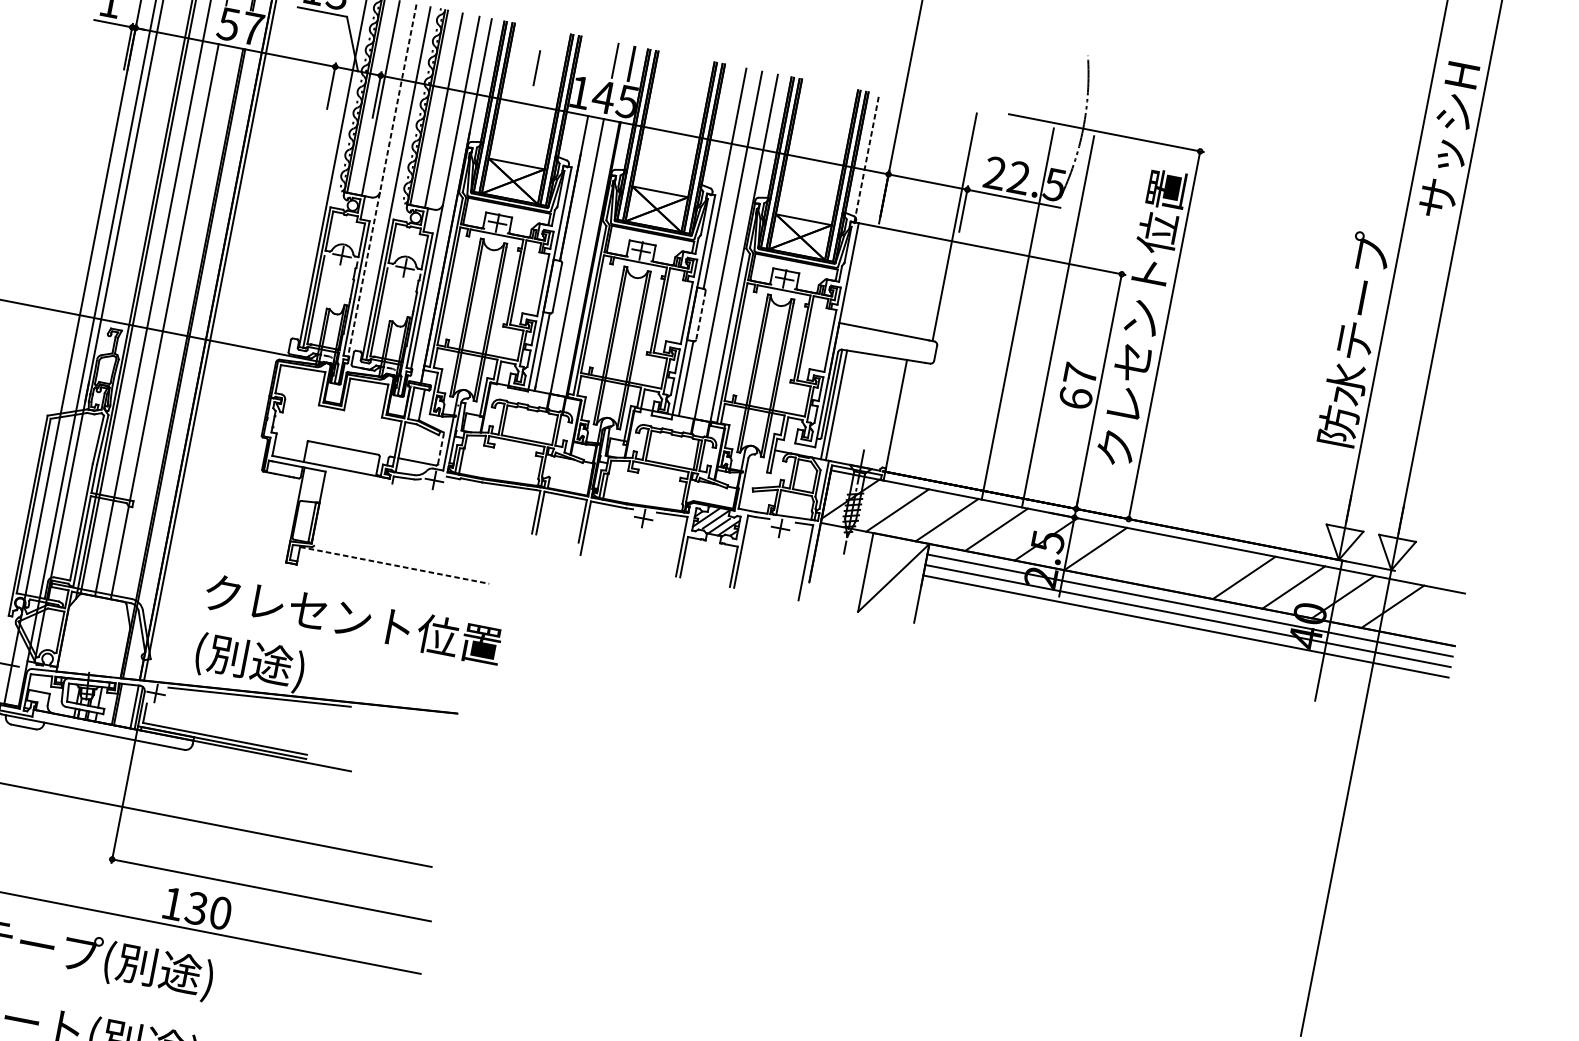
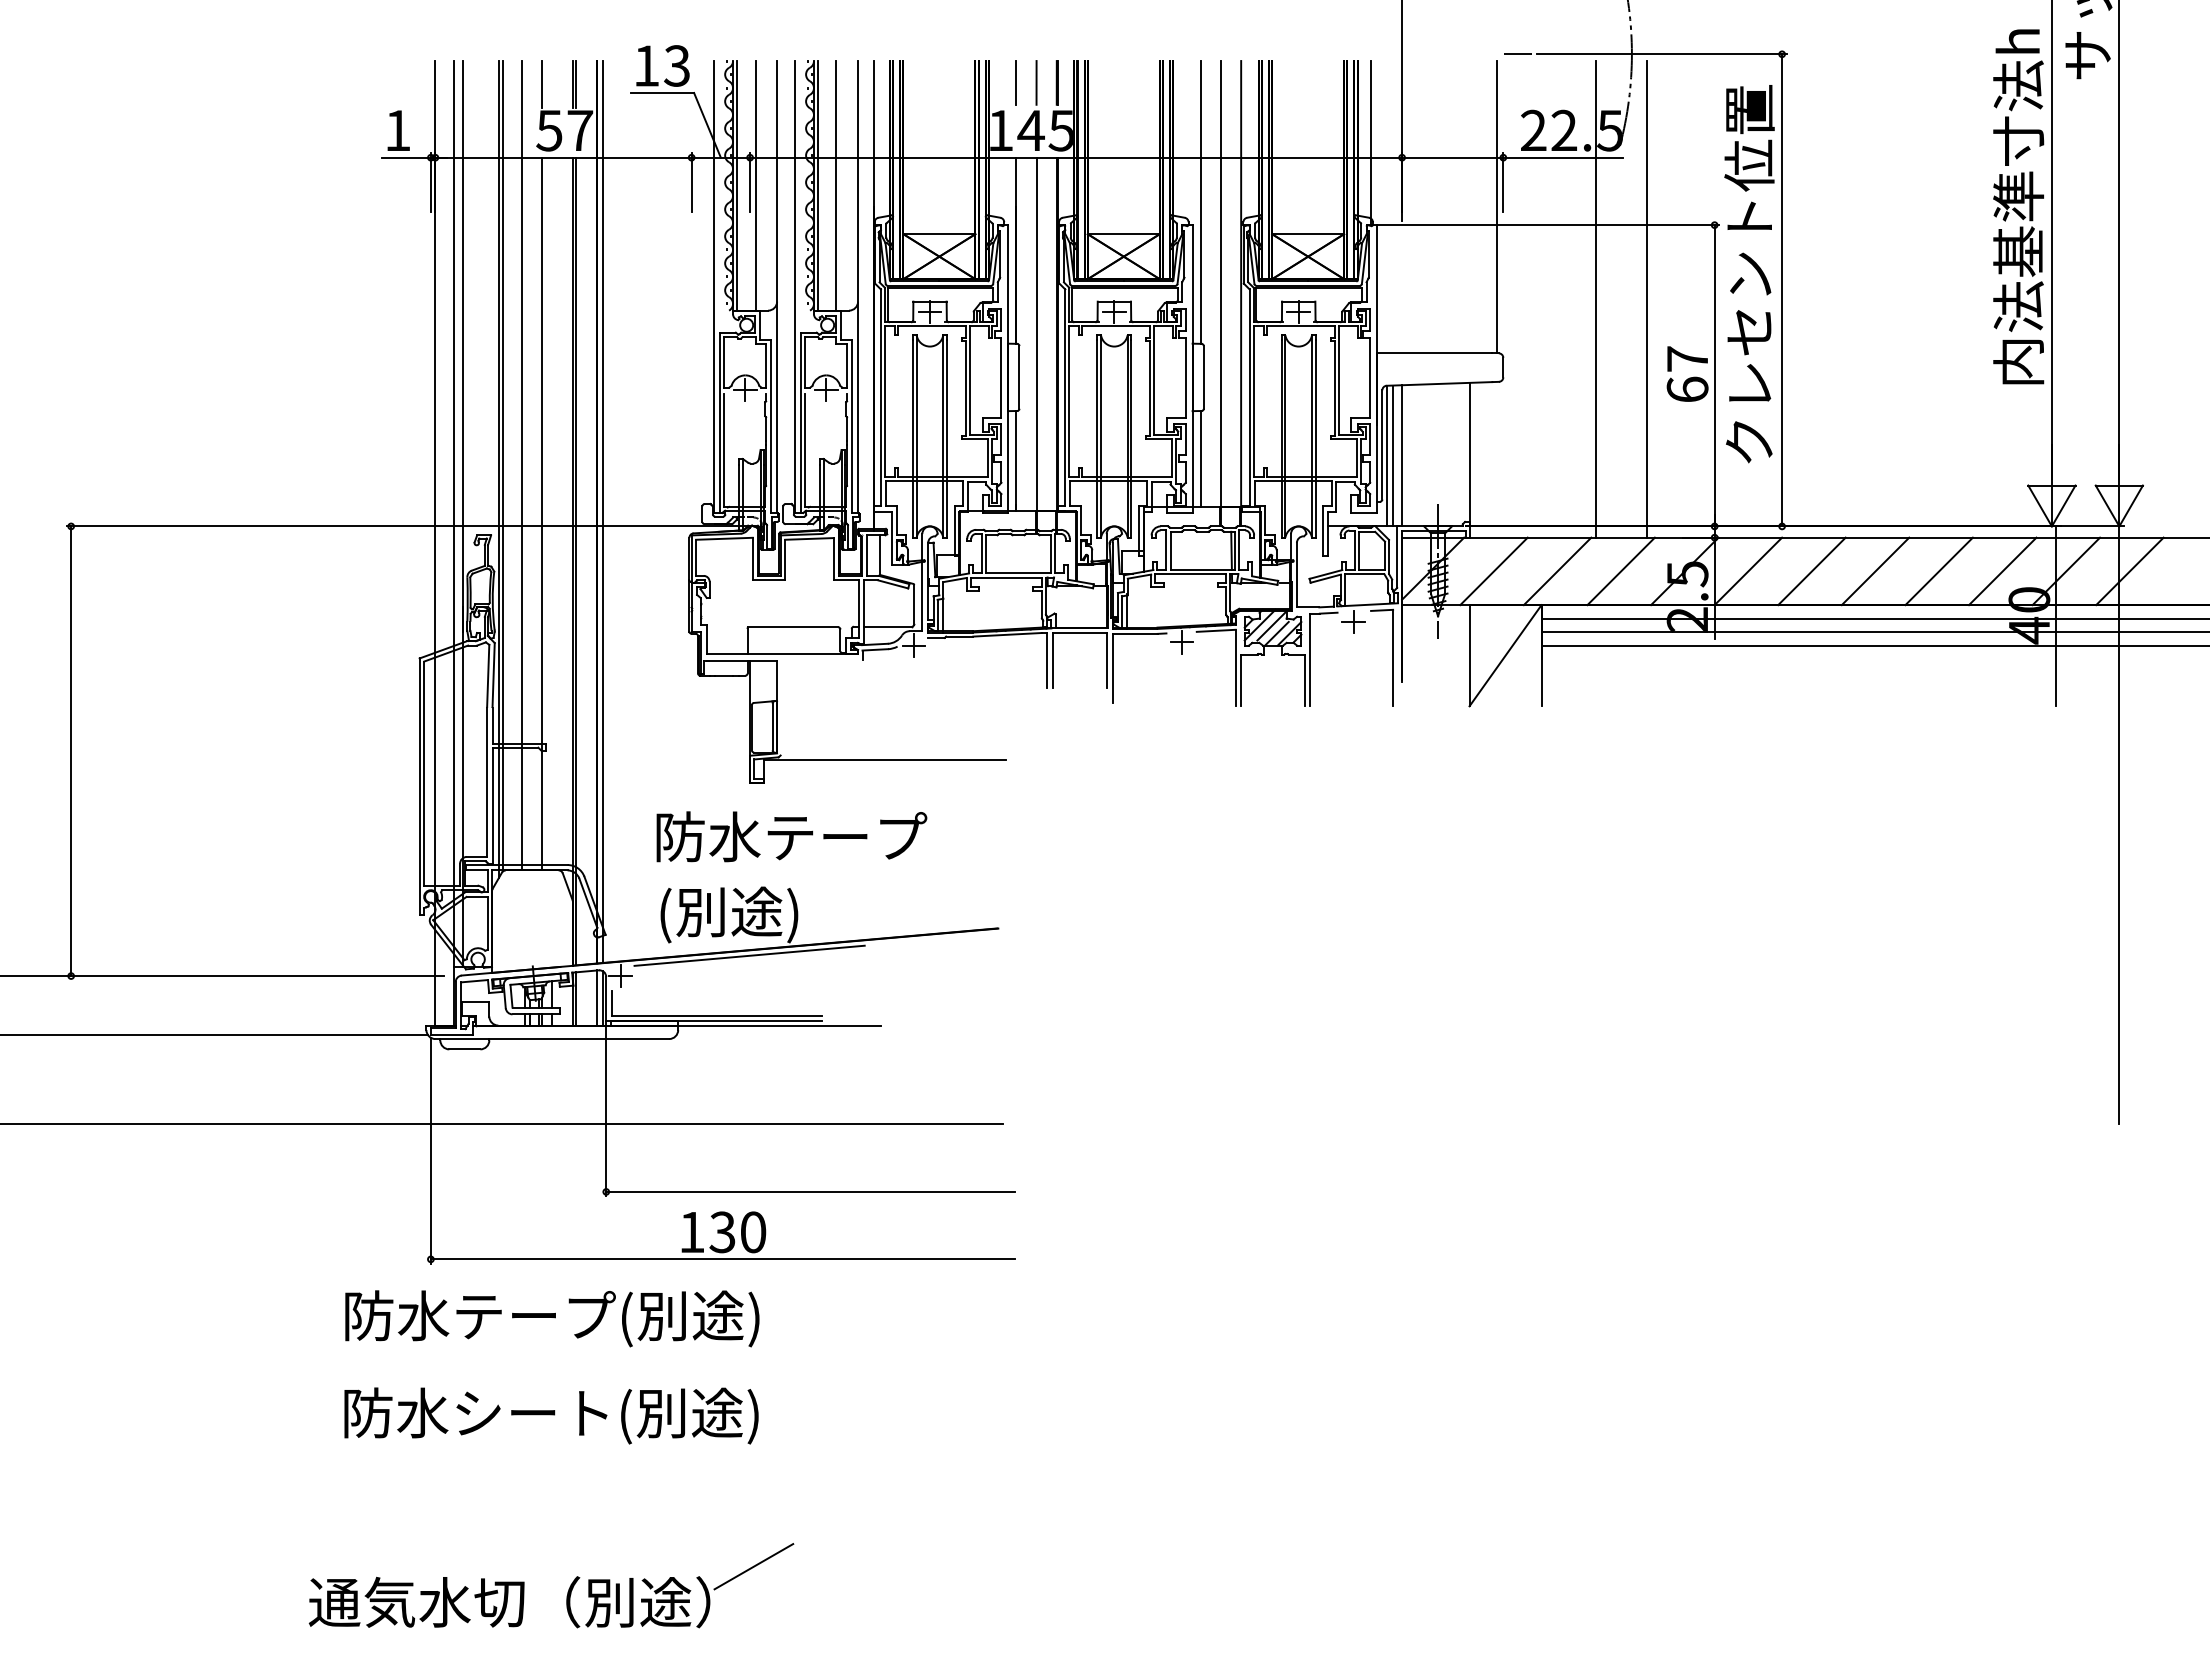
line: (536, 67) -> (1015, 82), moved
line: (994, 111) -> (1517, 54), added
line: (867, 157) -> (1371, 142), dashed -> solid
line: (382, 180) -> (777, 287), dashed -> solid
text: (1361, 306) -> (2018, 207), 防水テープ -> 内法基準寸法h
line: (700, 315) -> (1203, 377), dashed -> solid
line: (843, 406) -> (1402, 455), added
line: (441, 448) -> (914, 604), dashed -> solid
line: (1144, 558) -> (1811, 571), added
line: (395, 565) -> (885, 760), dashed -> solid
line: (1194, 568) -> (1875, 571), added
text: (353, 618) -> (846, 836), クレセント位置 -> 防水テープ

